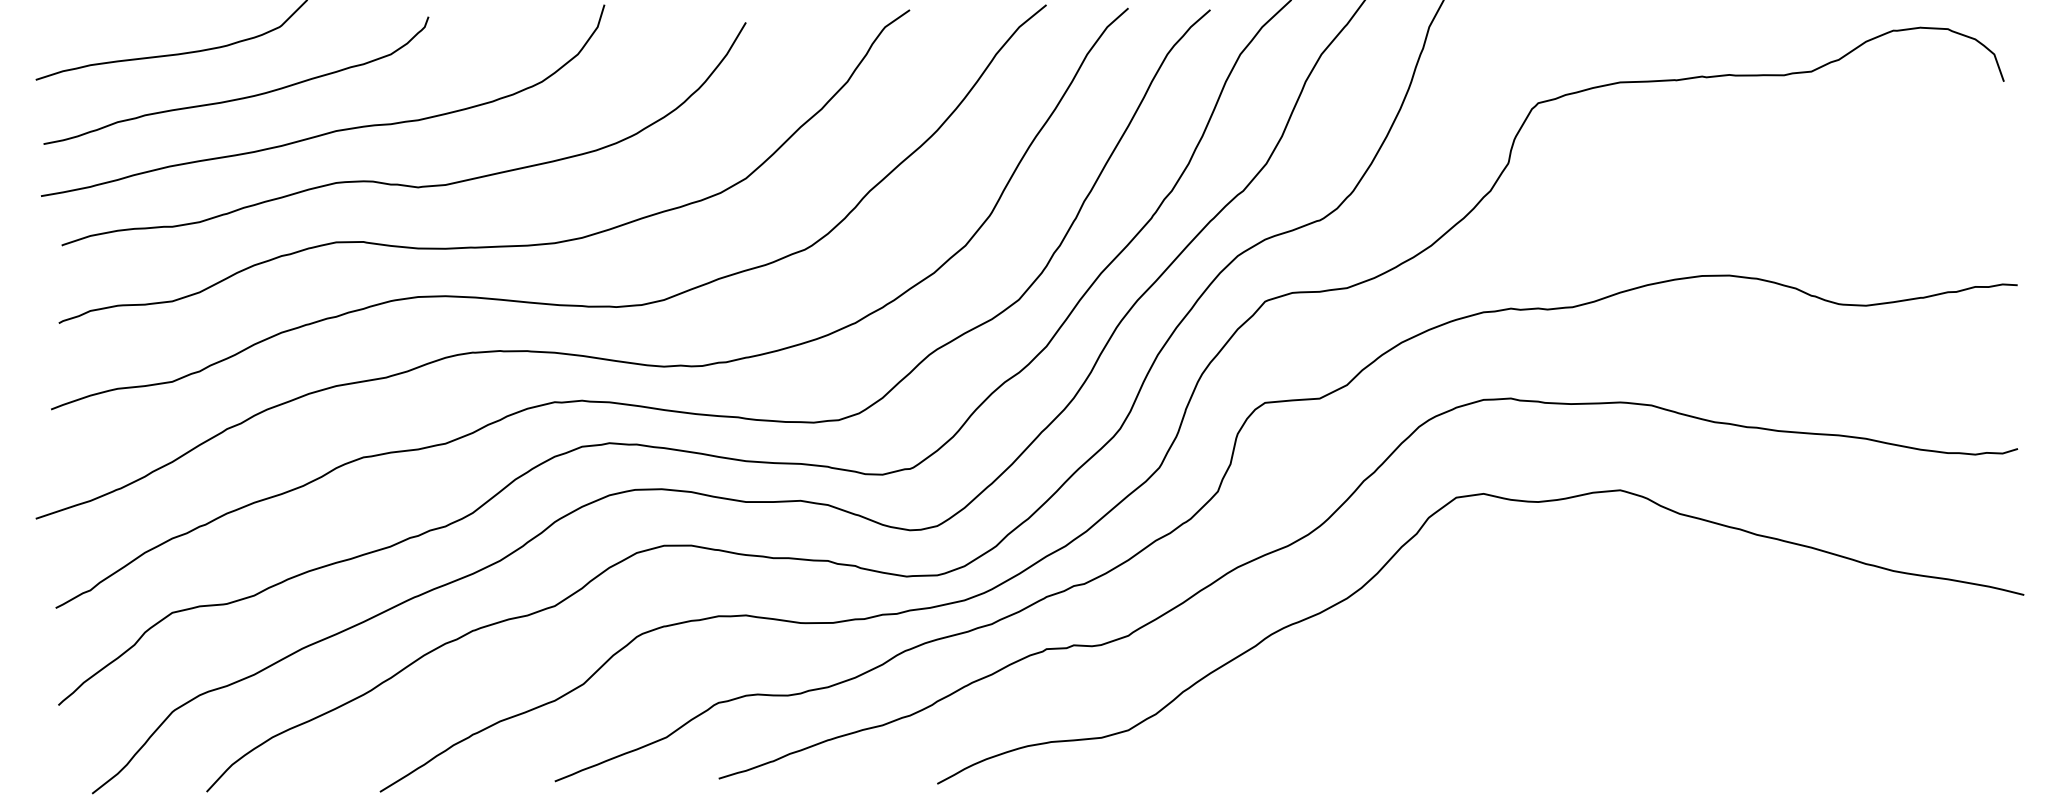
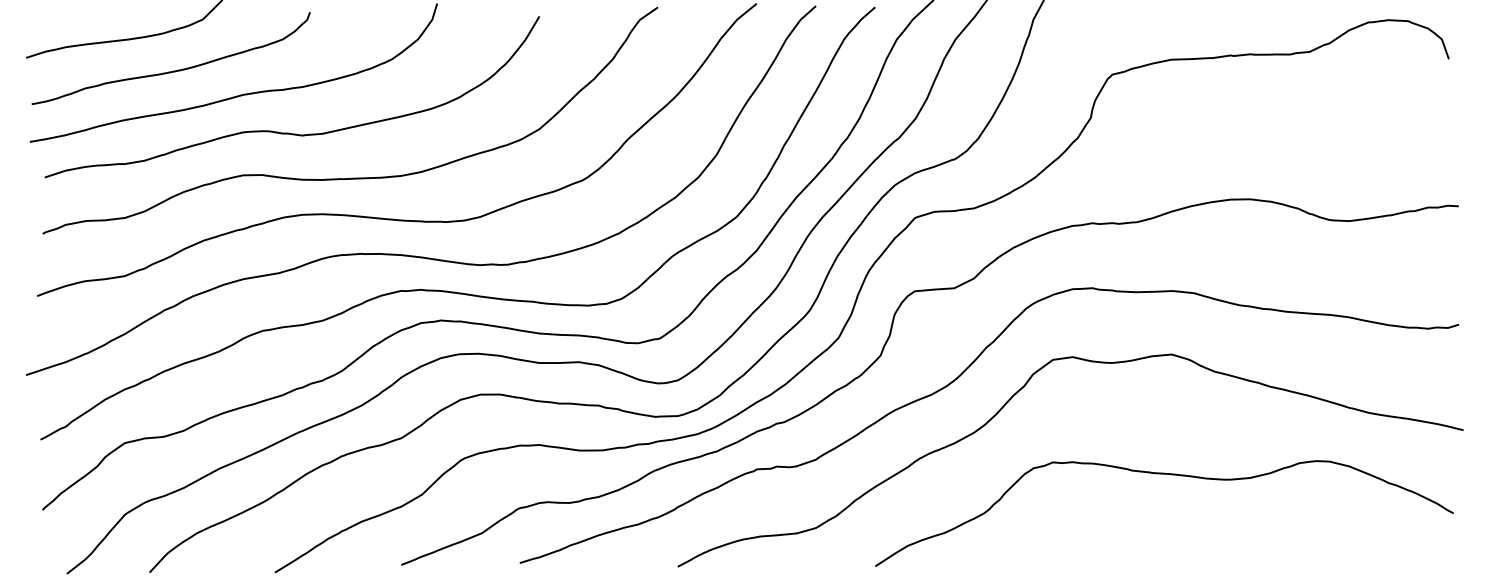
curve: (1610, 656) -> (1164, 474), added

